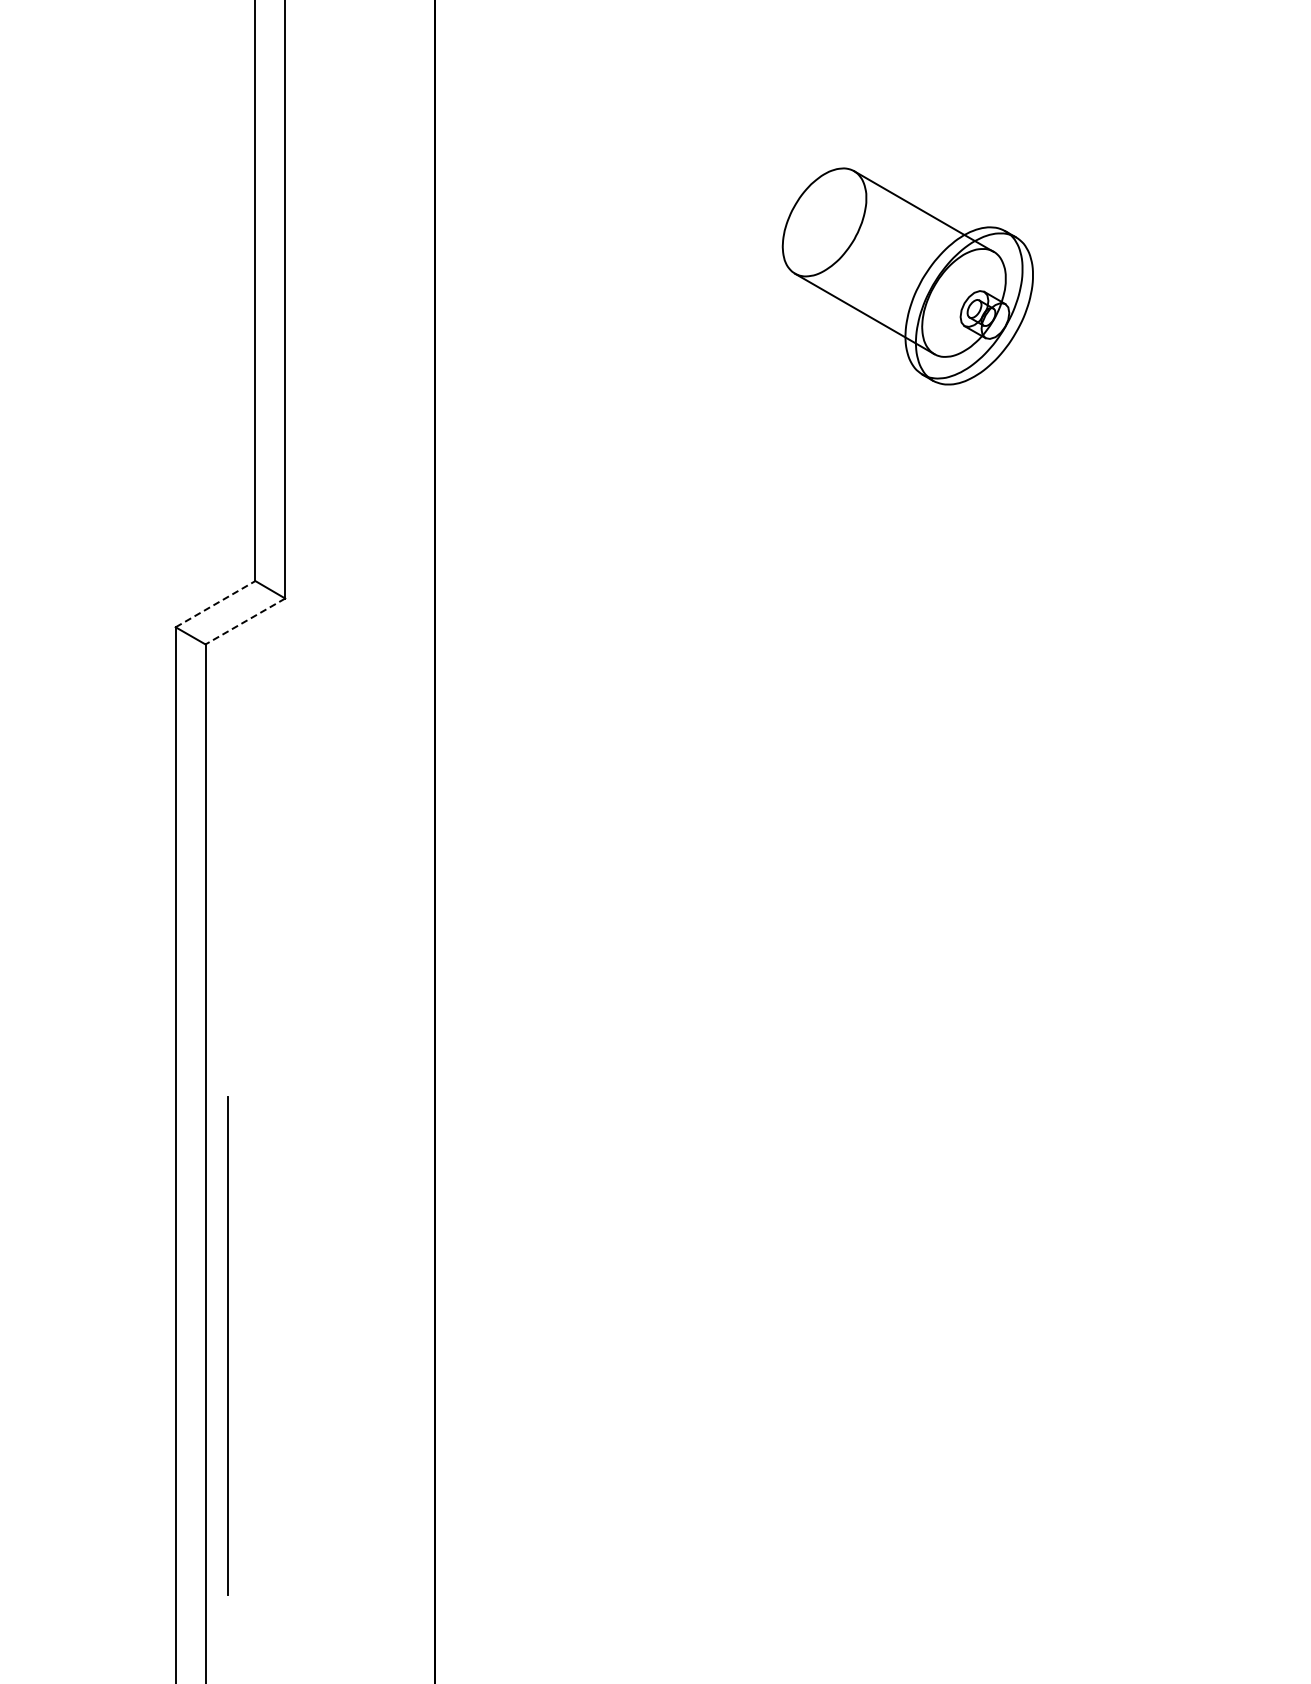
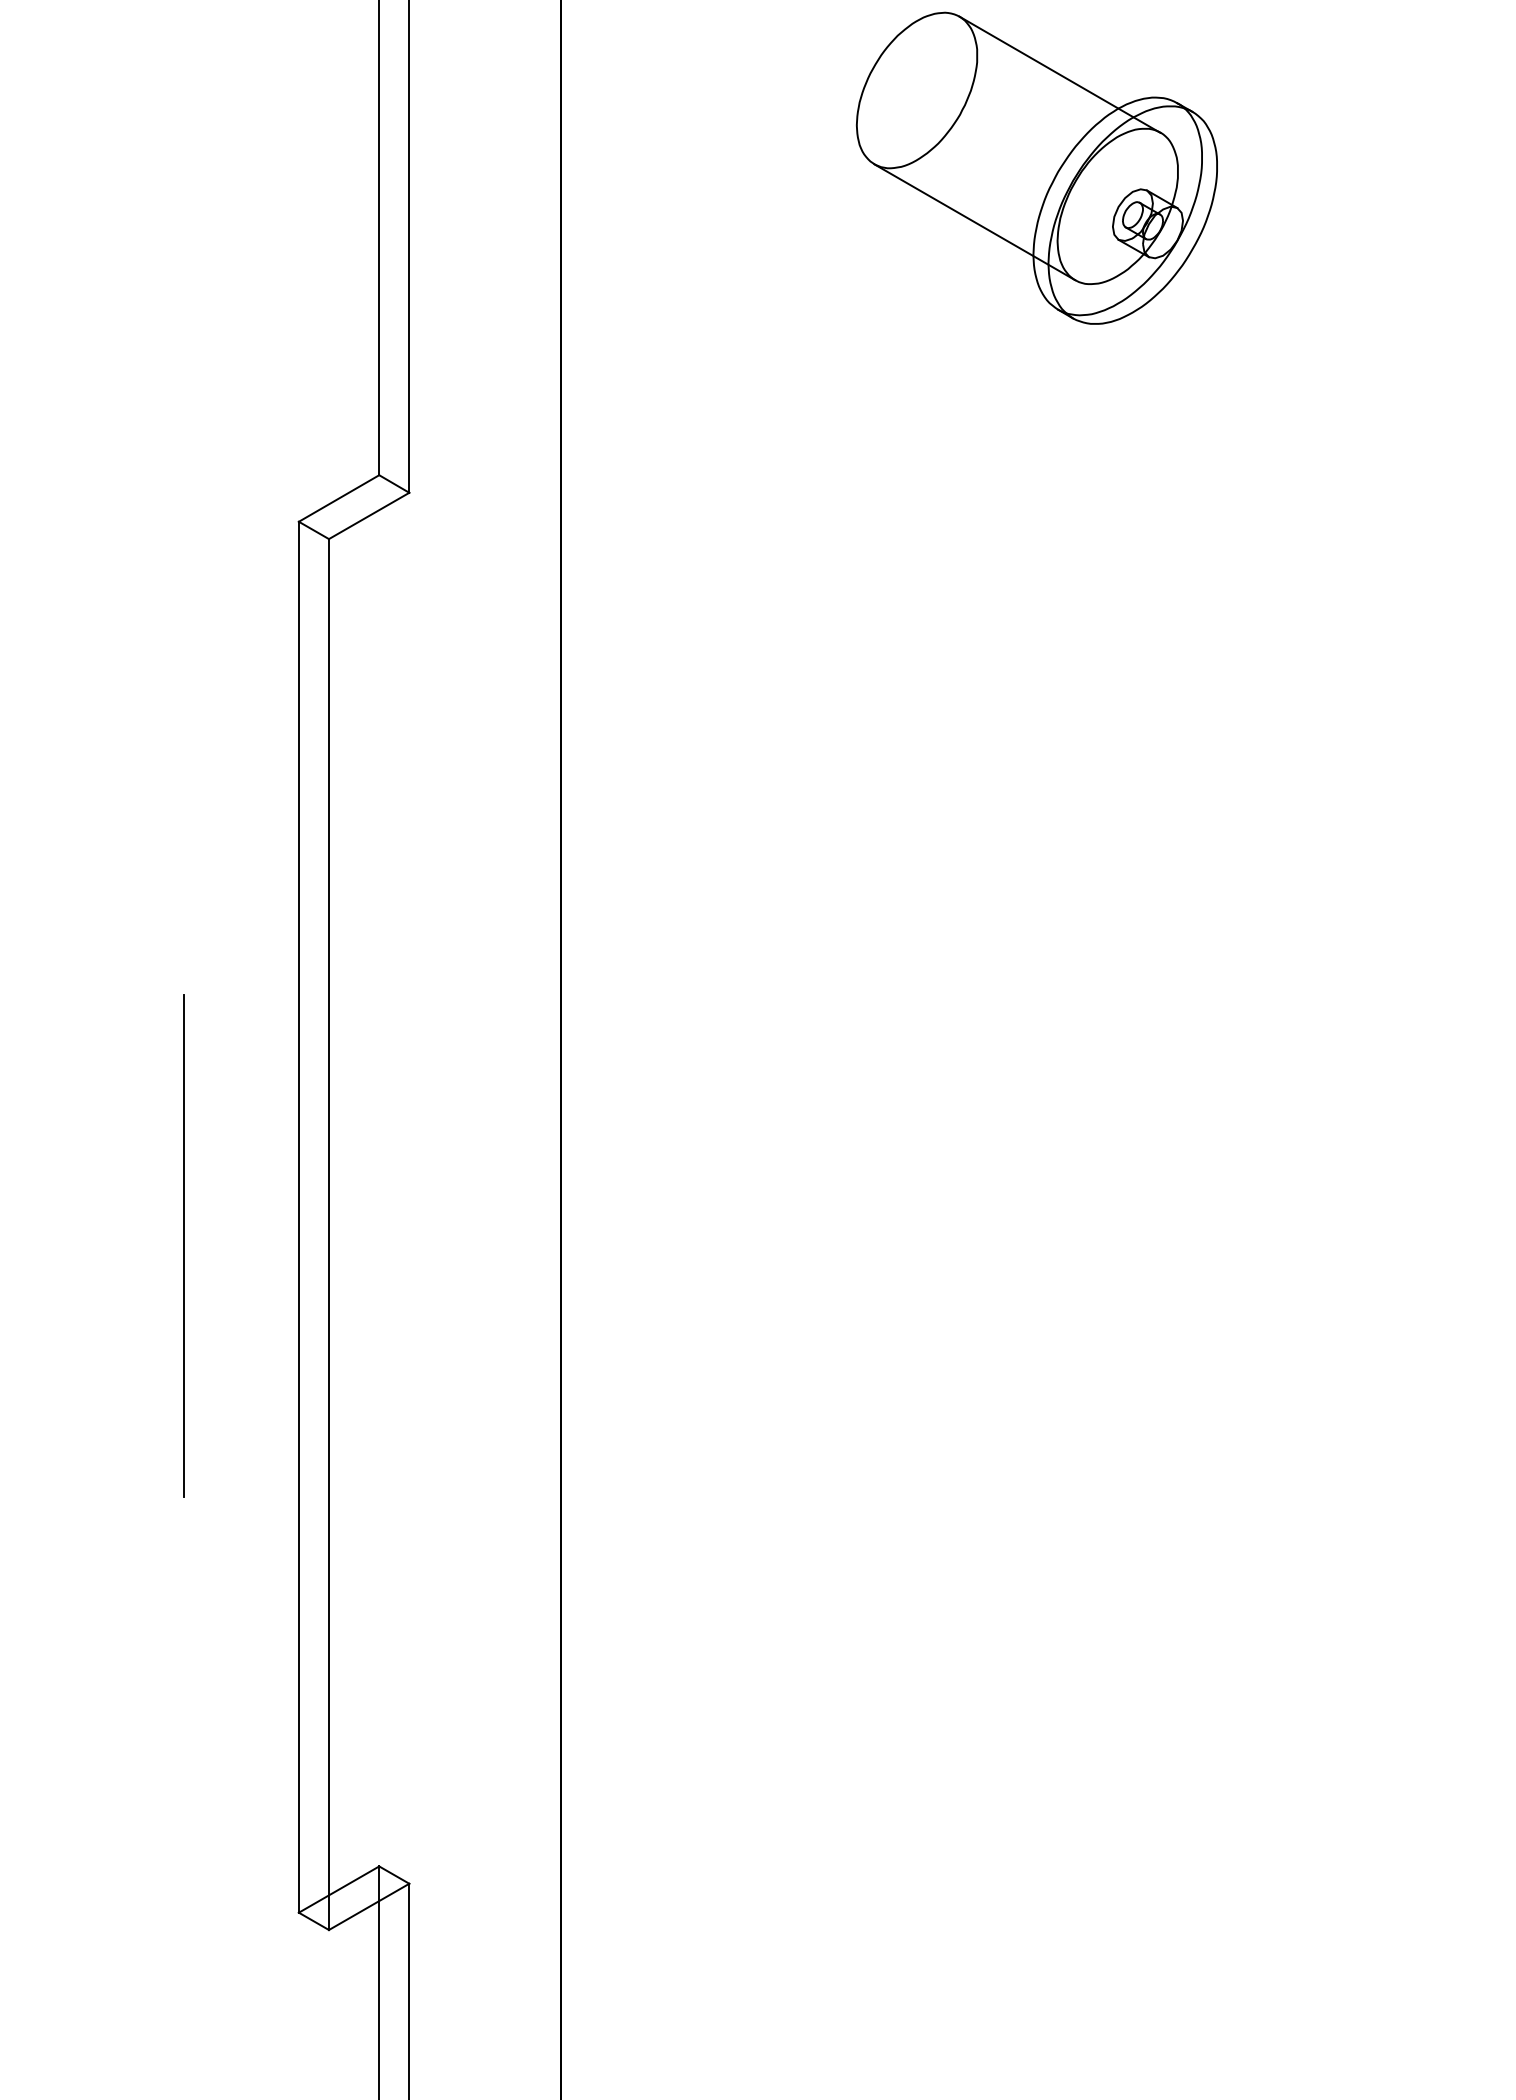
part: (907, 275) -> (1036, 167), size x1.43
line: (215, 604) -> (339, 498), dashed -> solid
line: (244, 622) -> (368, 516), dashed -> solid
line: (227, 1345) -> (183, 1245), moved

